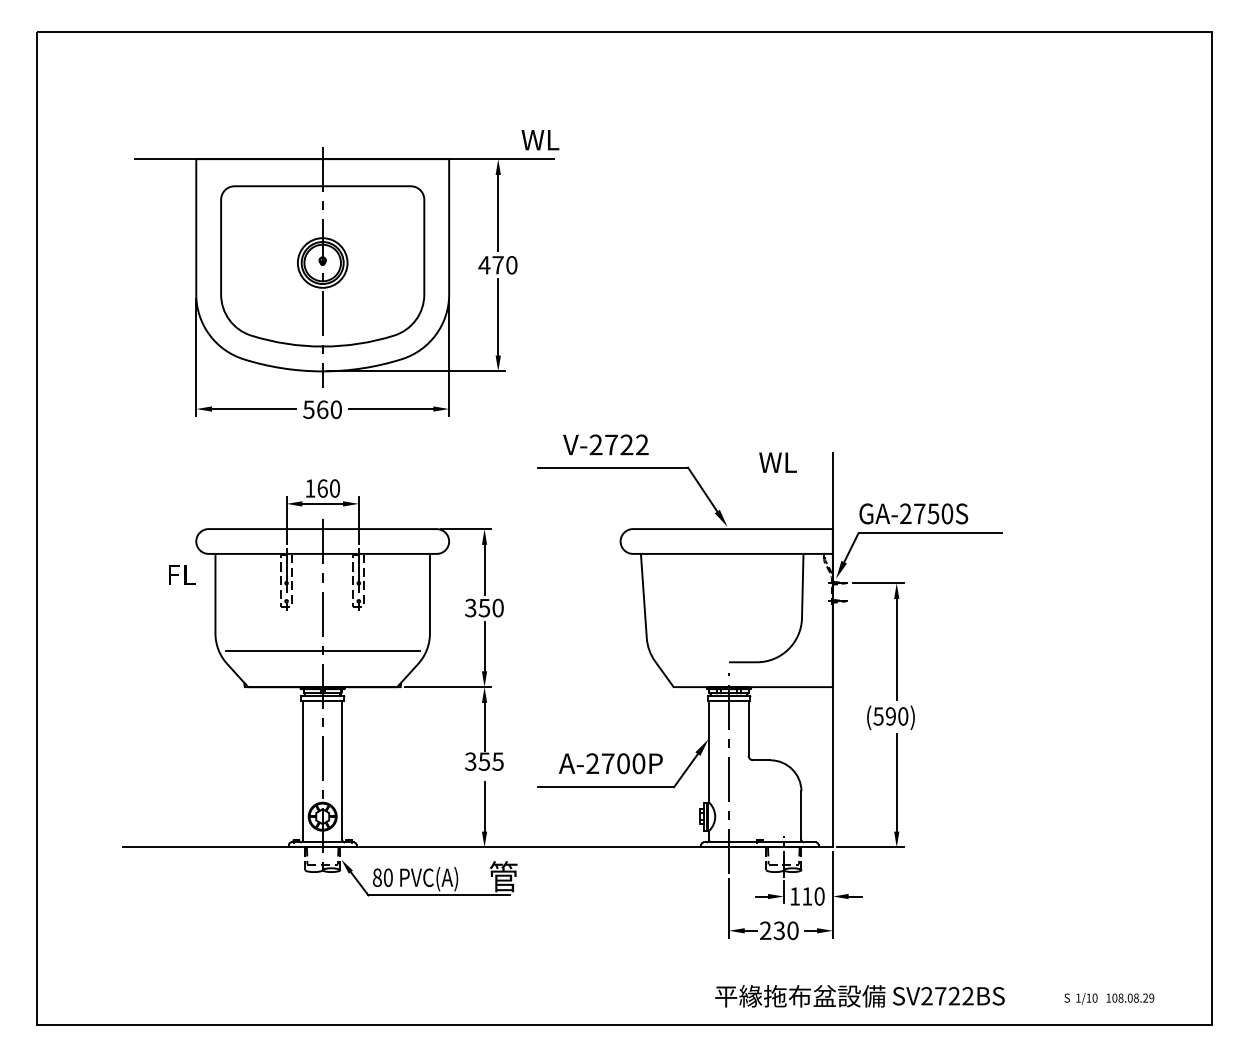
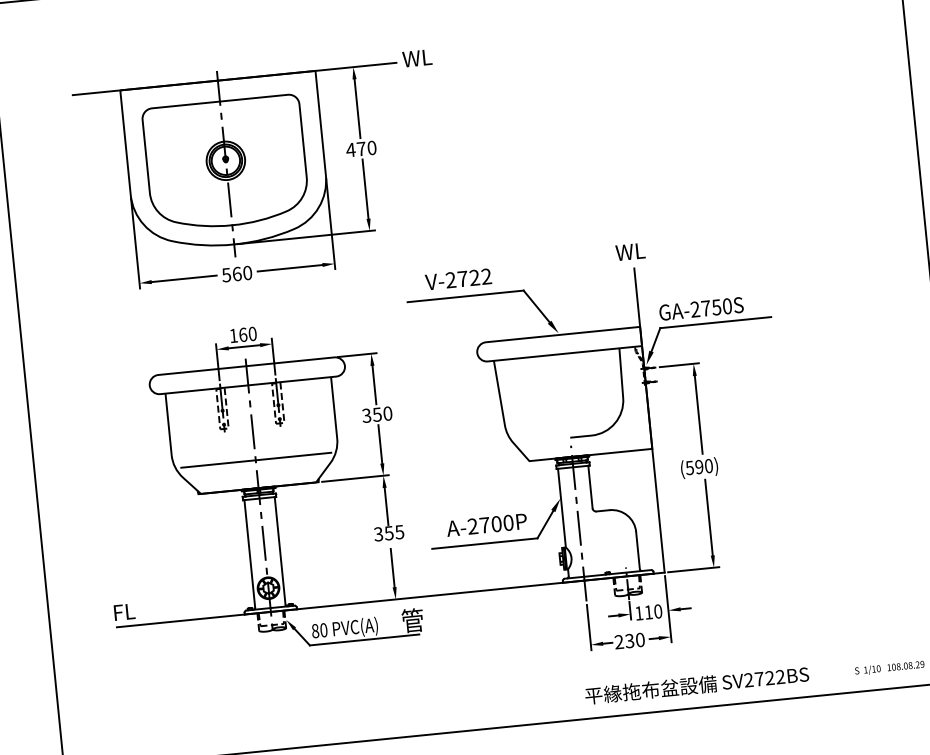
text: (540, 140) -> (417, 58), moved
text: (777, 462) -> (630, 251), moved
text: (182, 574) -> (124, 611), moved

